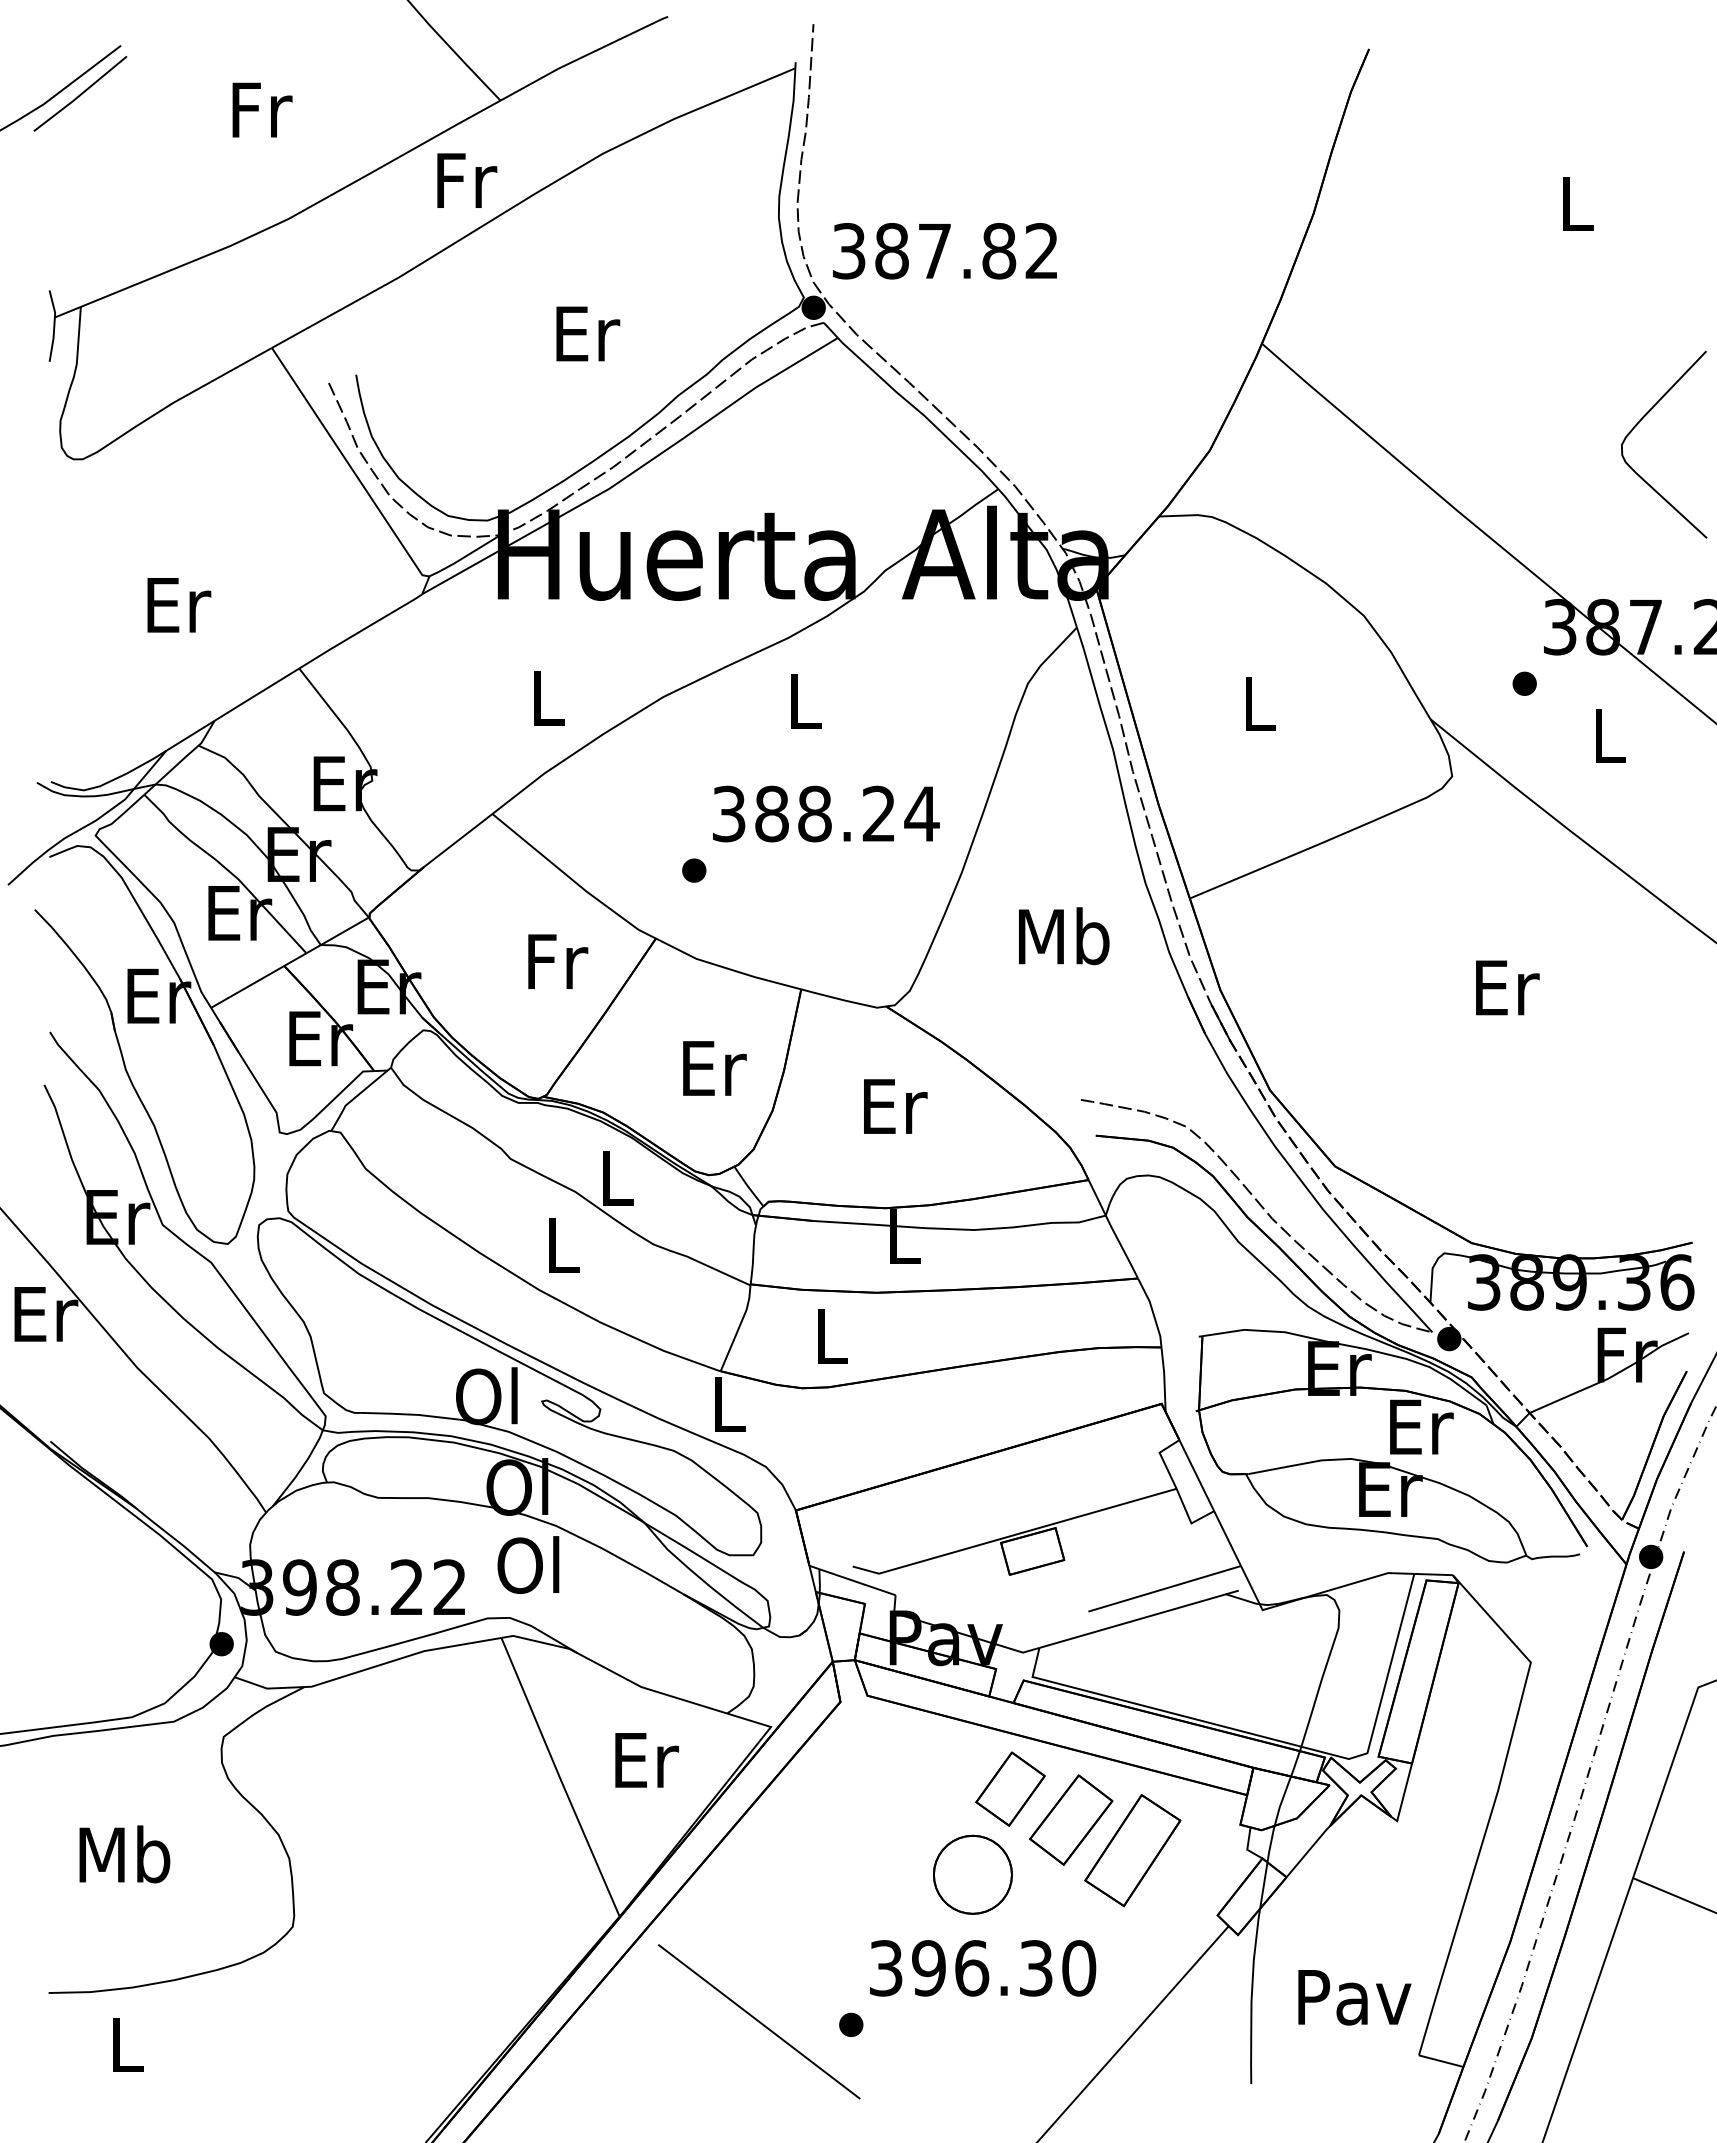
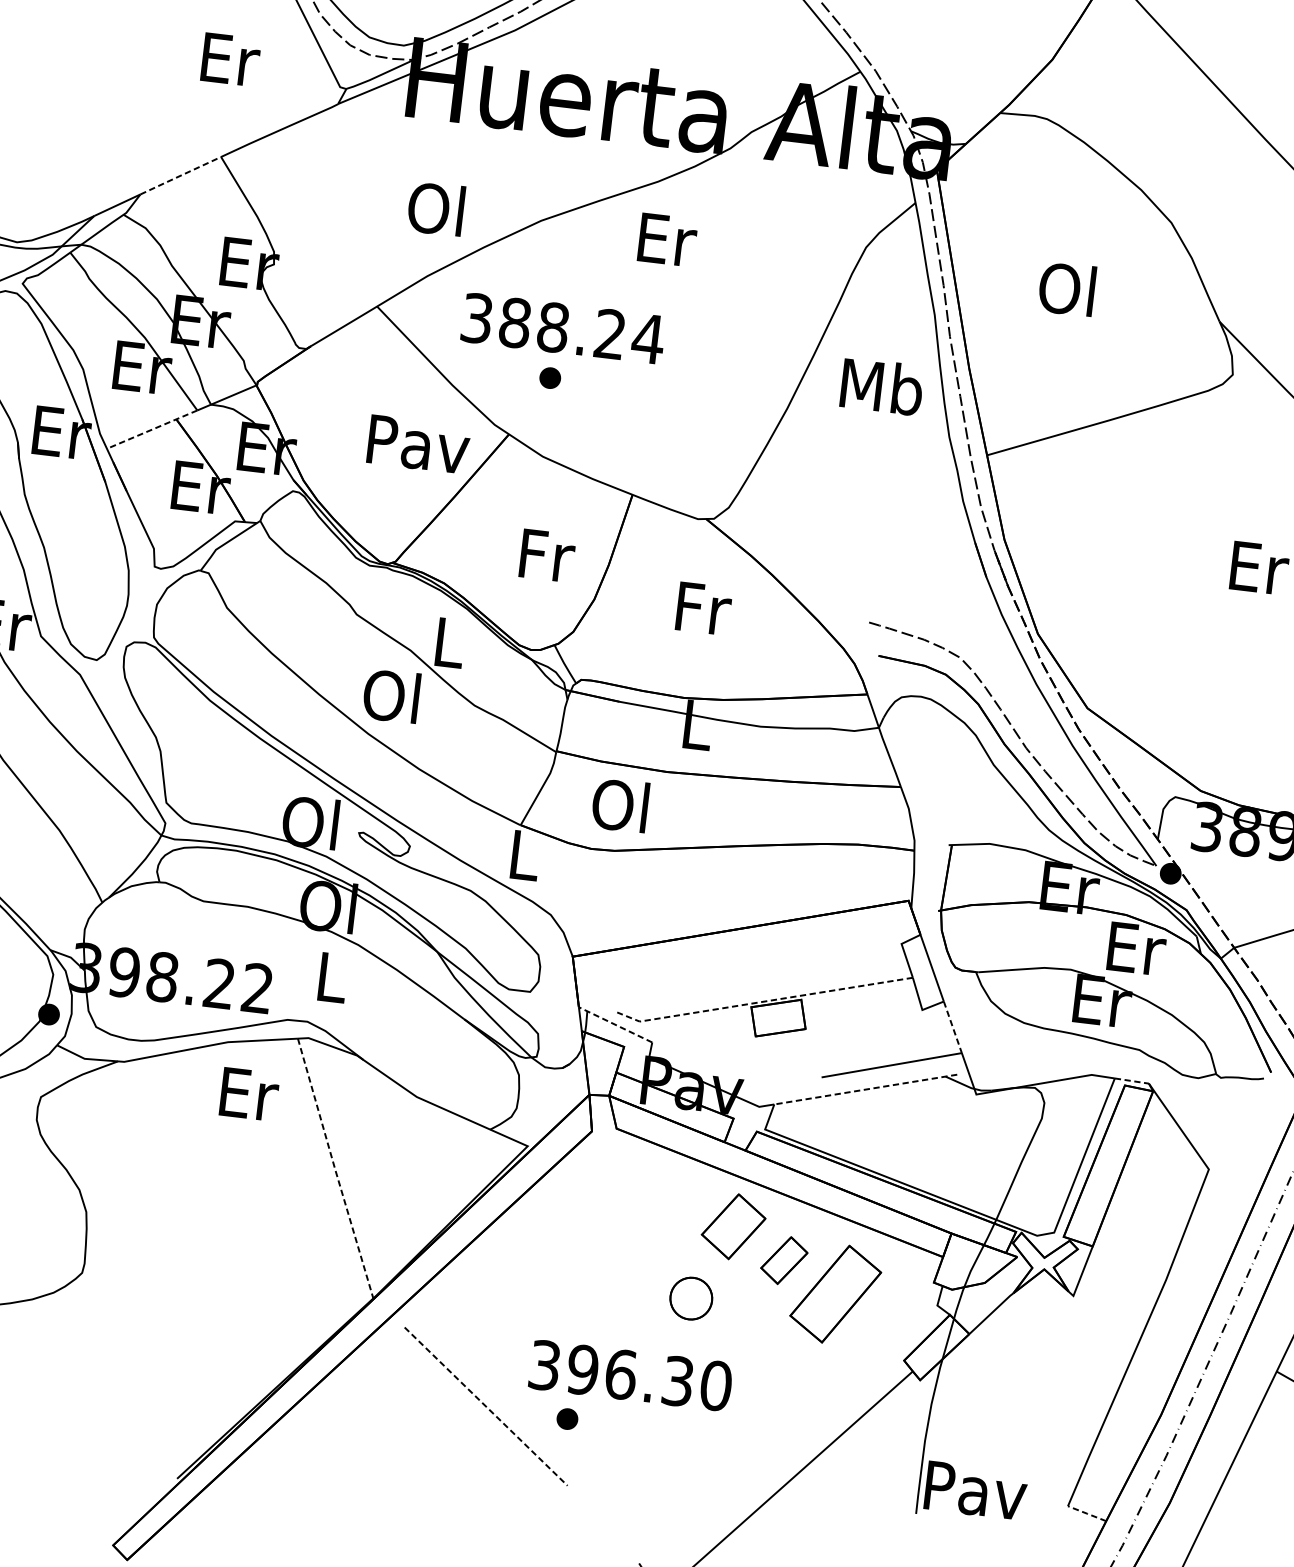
text: (179, 605) -> (231, 60), moved
line: (256, 694) -> (180, 175), solid -> dashed
text: (544, 697) -> (435, 208), L -> Ol
text: (806, 701) -> (667, 239), L -> Er
text: (1256, 703) -> (1066, 289), L -> Ol
text: (826, 813) -> (563, 328), moved
text: (1064, 936) -> (882, 387), moved
text: (556, 962) -> (418, 445), Fr -> Pav
line: (258, 980) -> (151, 429), solid -> dashed
text: (714, 1068) -> (547, 555), Er -> Fr
text: (895, 1106) -> (703, 608), Er -> Fr
text: (559, 1244) -> (391, 695), L -> Ol
text: (828, 1336) -> (620, 805), L -> Ol
line: (1013, 1535) -> (763, 1001), solid -> dashed
line: (1227, 1538) -> (952, 1027), solid -> dashed
text: (528, 1565) -> (329, 977), Ol -> L
line: (1434, 1574) -> (1132, 1081), solid -> dashed
line: (852, 1580) -> (615, 1024), solid -> dashed
line: (1139, 1619) -> (866, 1089), solid -> dashed
text: (646, 1760) -> (249, 1094), moved
line: (560, 1778) -> (335, 1169), solid -> dashed
part: (1071, 1819) -> (784, 1260), size x0.6
part: (972, 1874) -> (690, 1298), size x0.6
text: (983, 1968) -> (631, 1375), moved
text: (1354, 1997) -> (975, 1490), moved
line: (759, 2022) -> (486, 1407), solid -> dashed
line: (1441, 2061) -> (1087, 1514), solid -> dashed

